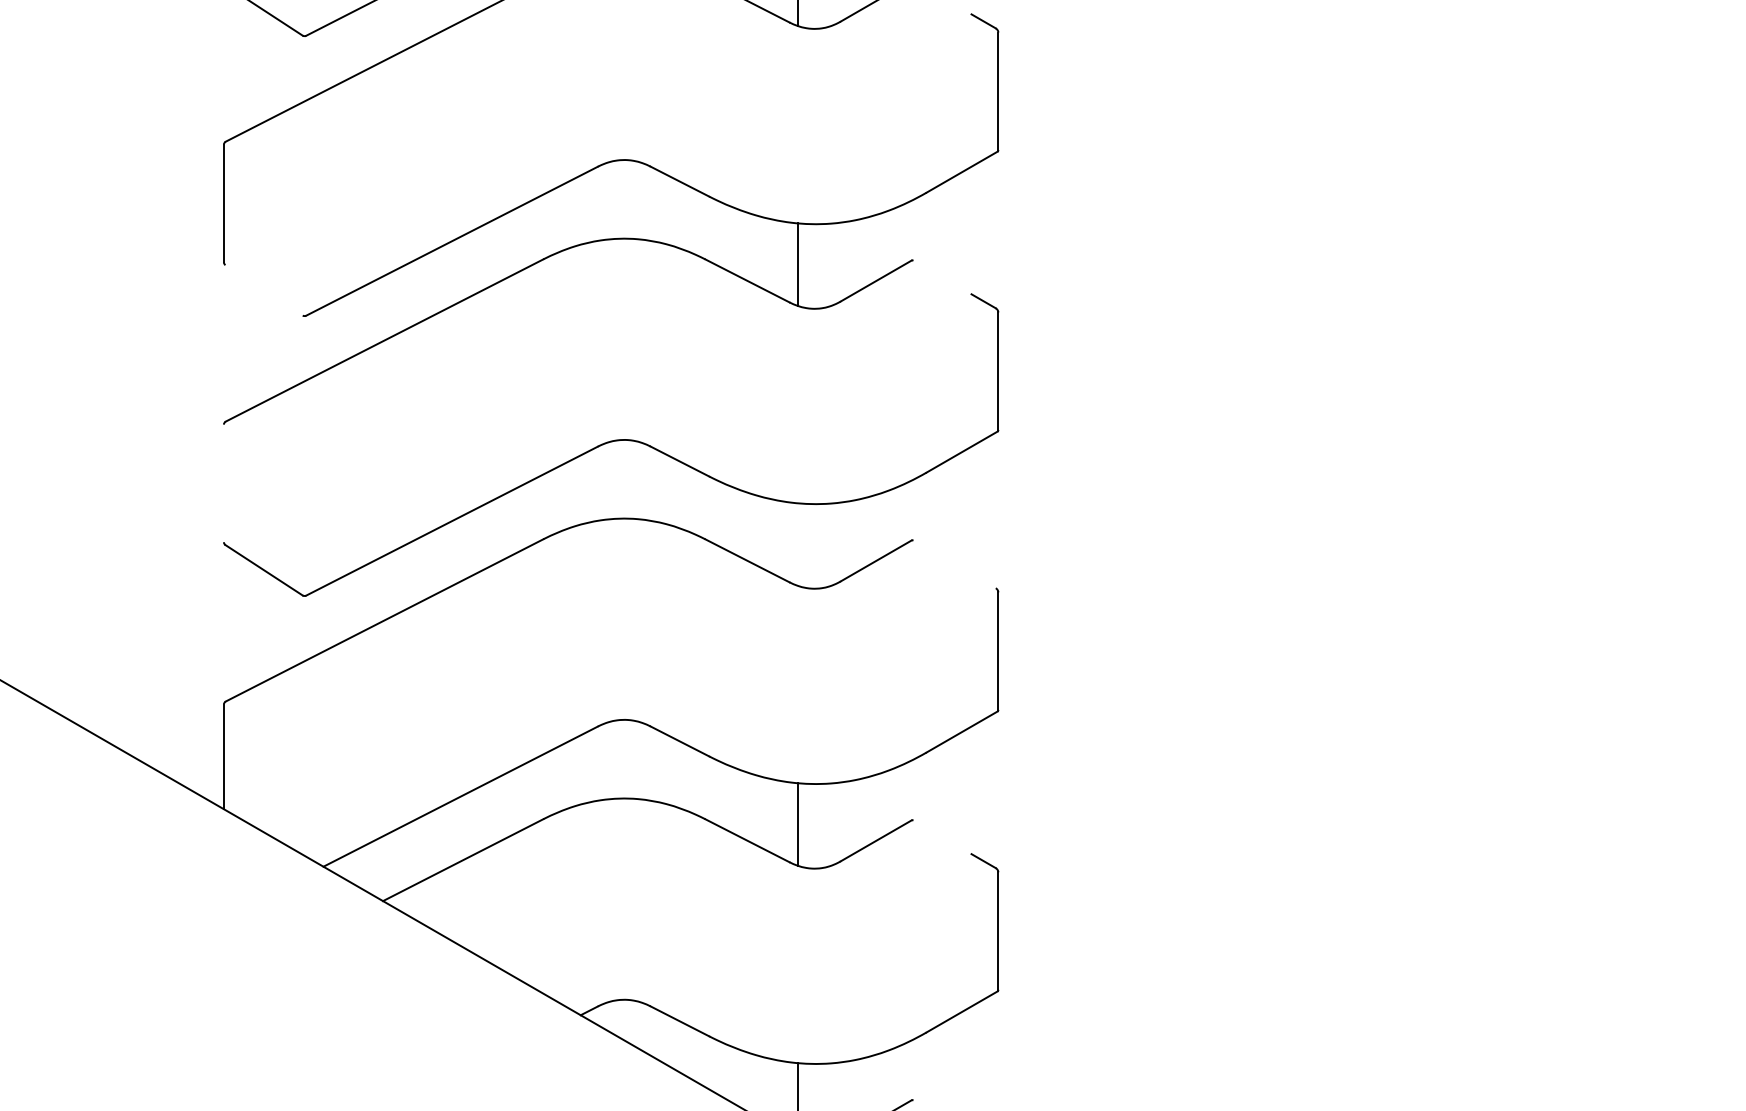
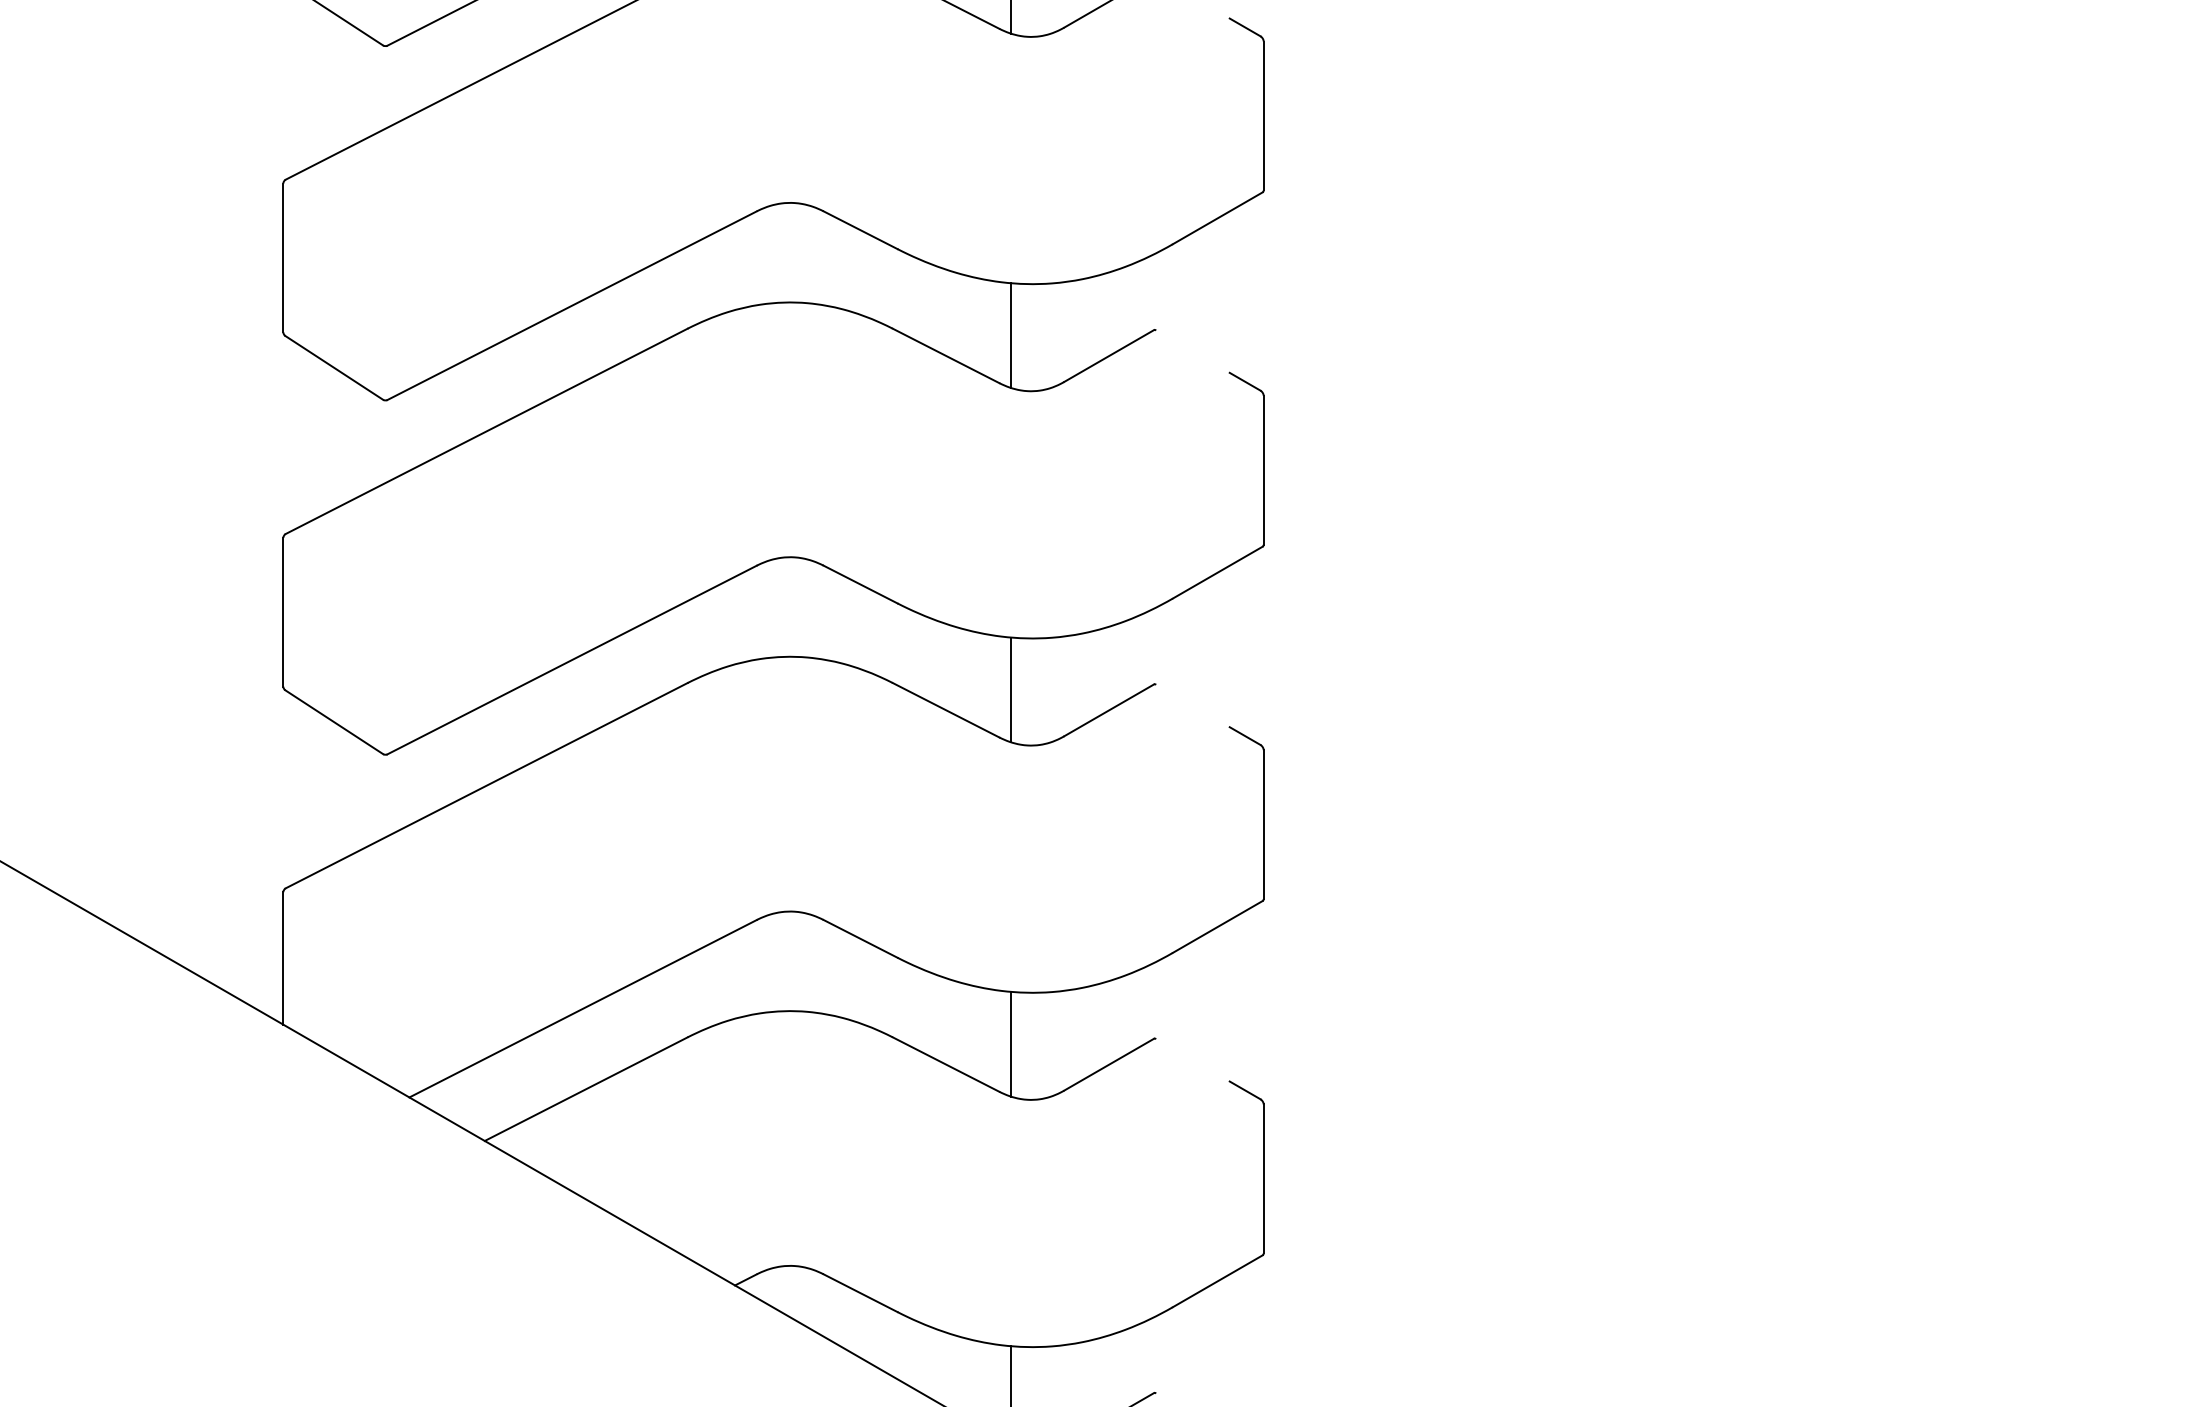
line: (264, 290) -> (334, 367), added
line: (224, 482) -> (283, 611), added
line: (798, 544) -> (1010, 689), added
line: (983, 580) -> (1244, 735), added

